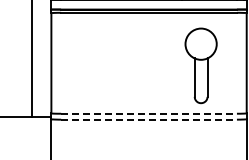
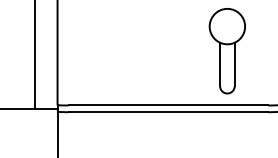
line: (149, 113) -> (168, 105), dashed -> solid
line: (149, 119) -> (168, 112), dashed -> solid

